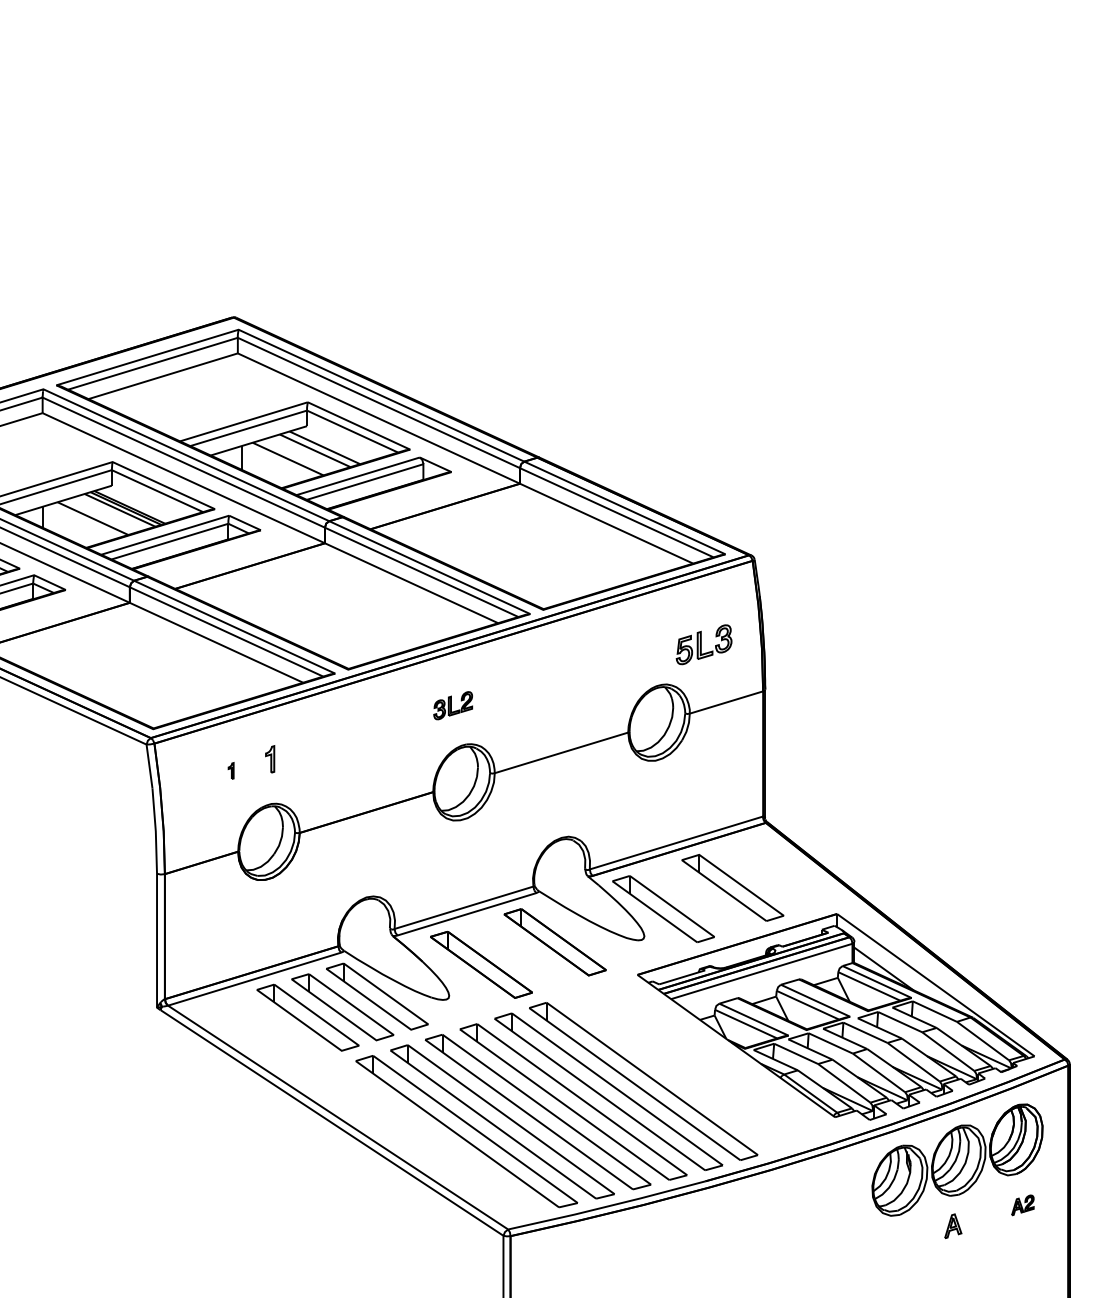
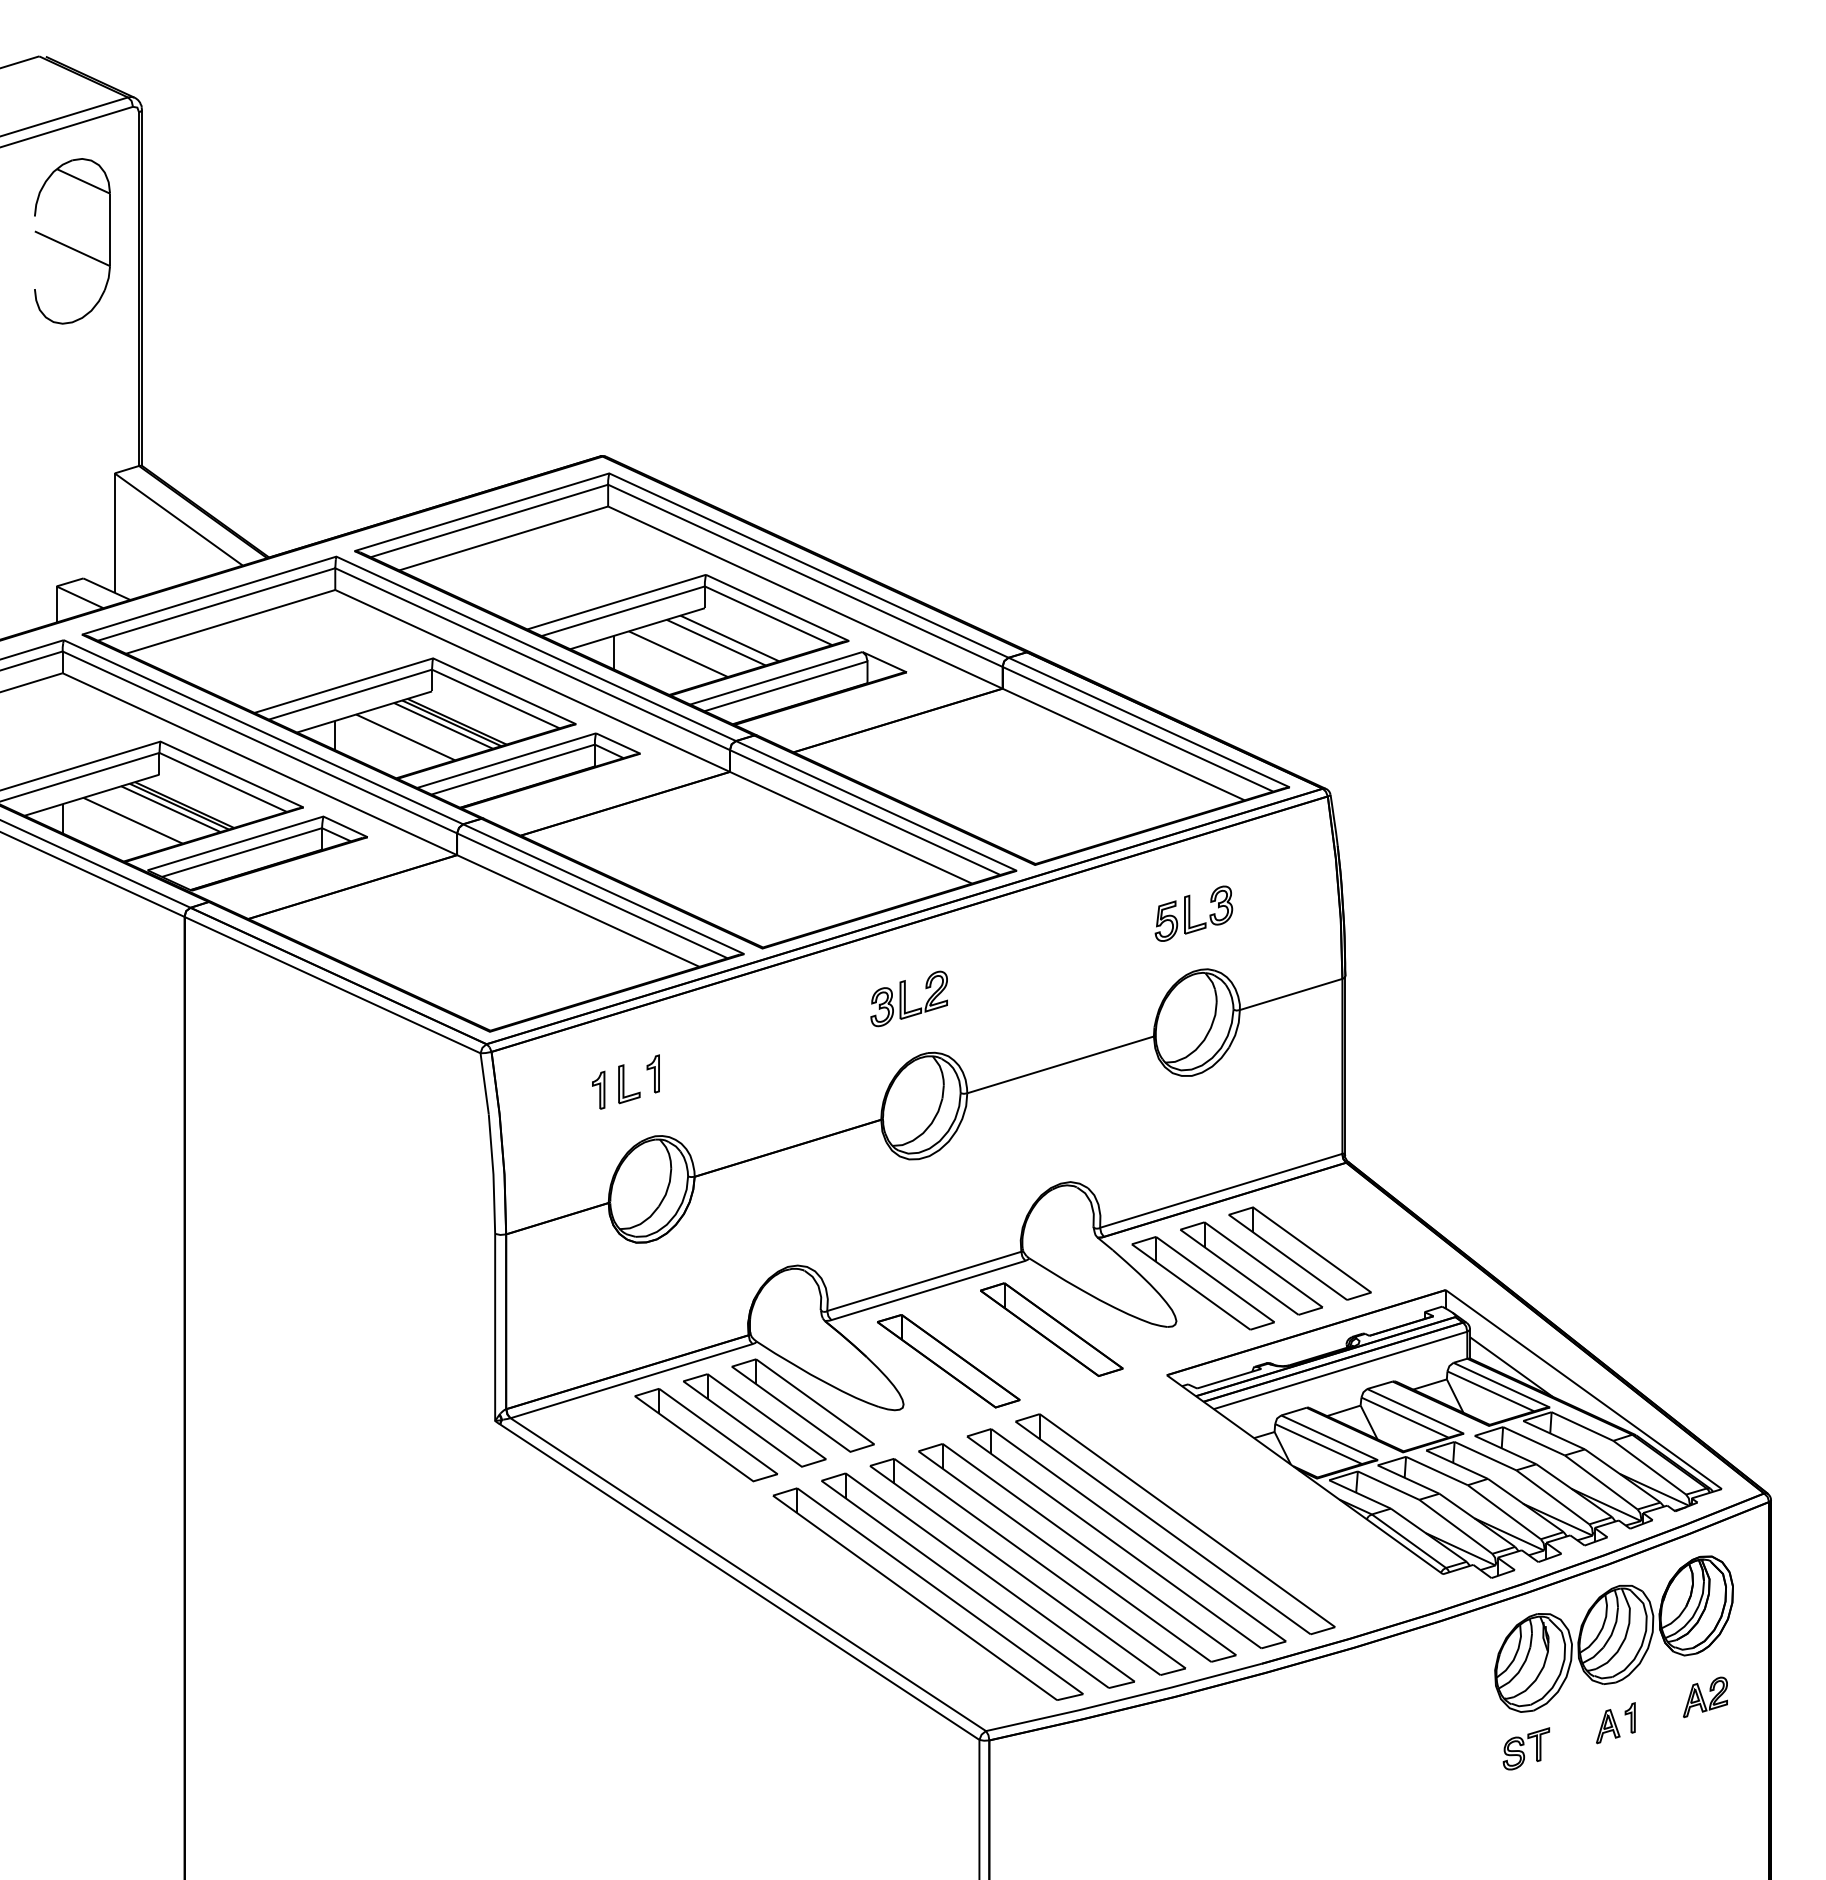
part: (703, 644) -> (1193, 913), moved
part: (452, 705) -> (908, 998), size x1.43
part: (253, 766) -> (629, 1084), added
part: (230, 770) -> (598, 1089), size x1.67
part: (698, 898) -> (1251, 1268), added
part: (1022, 1205) -> (1705, 1697), size x1.43
part: (968, 1219) -> (1629, 1717), added
part: (894, 1241) -> (1525, 1748), added

